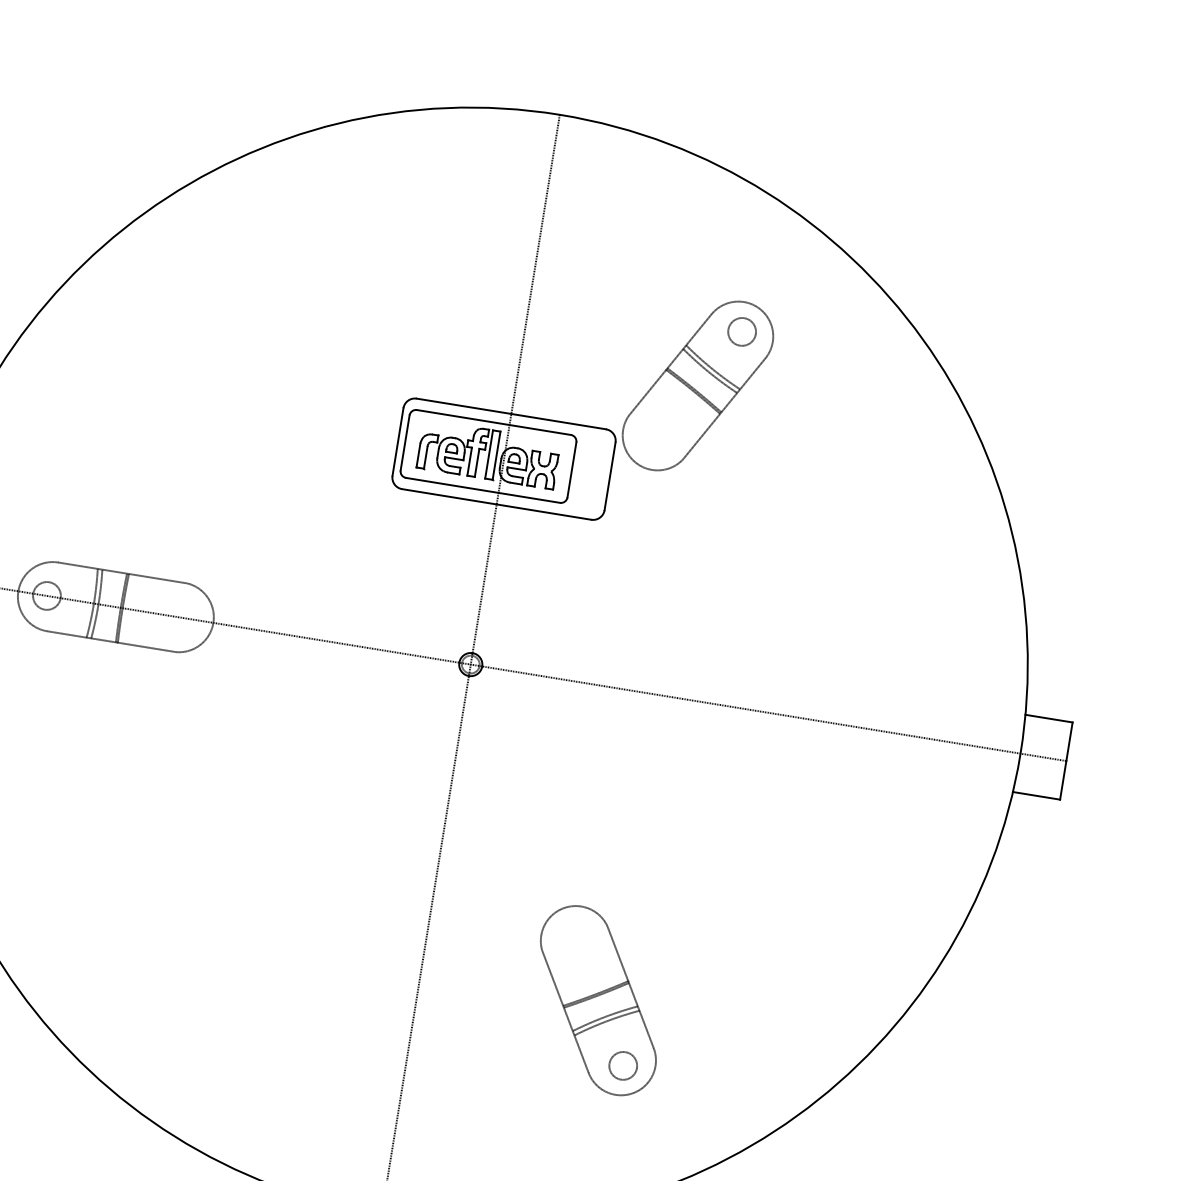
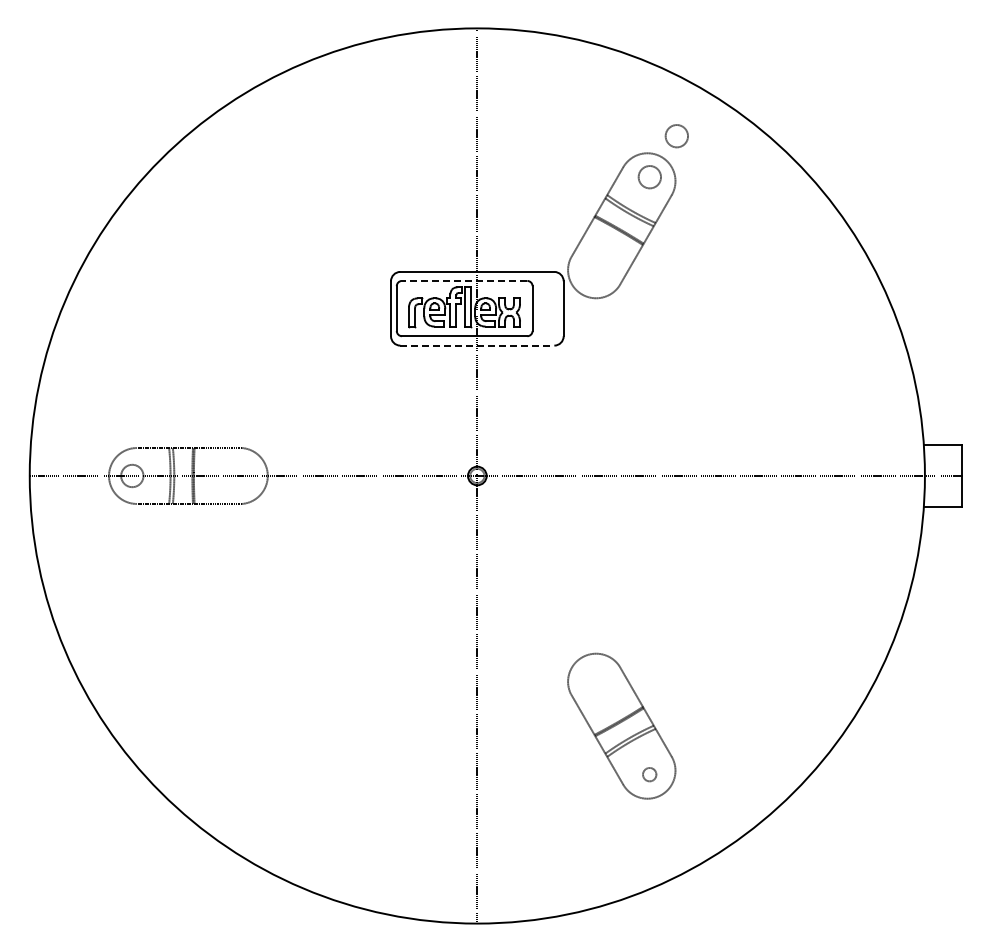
circle: (782, 287) -> (676, 136), added
line: (493, 421) -> (464, 280), solid -> dashed
line: (496, 504) -> (477, 345), solid -> dashed
circle: (622, 1065) -> (649, 774), size x0.6

